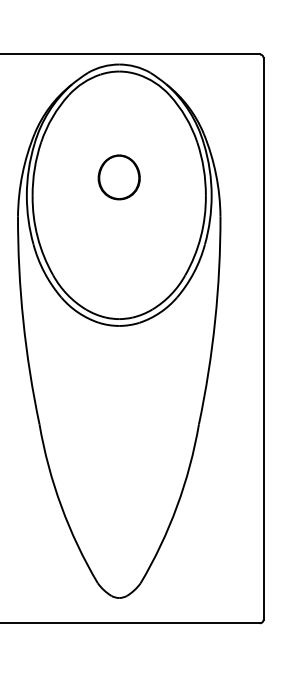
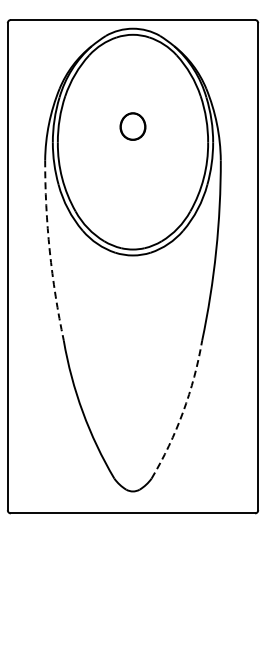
part: (118, 177) -> (132, 126), size x0.7
arc: (22, 321) -> (49, 251), solid -> dashed
arc: (177, 506) -> (183, 412), solid -> dashed

